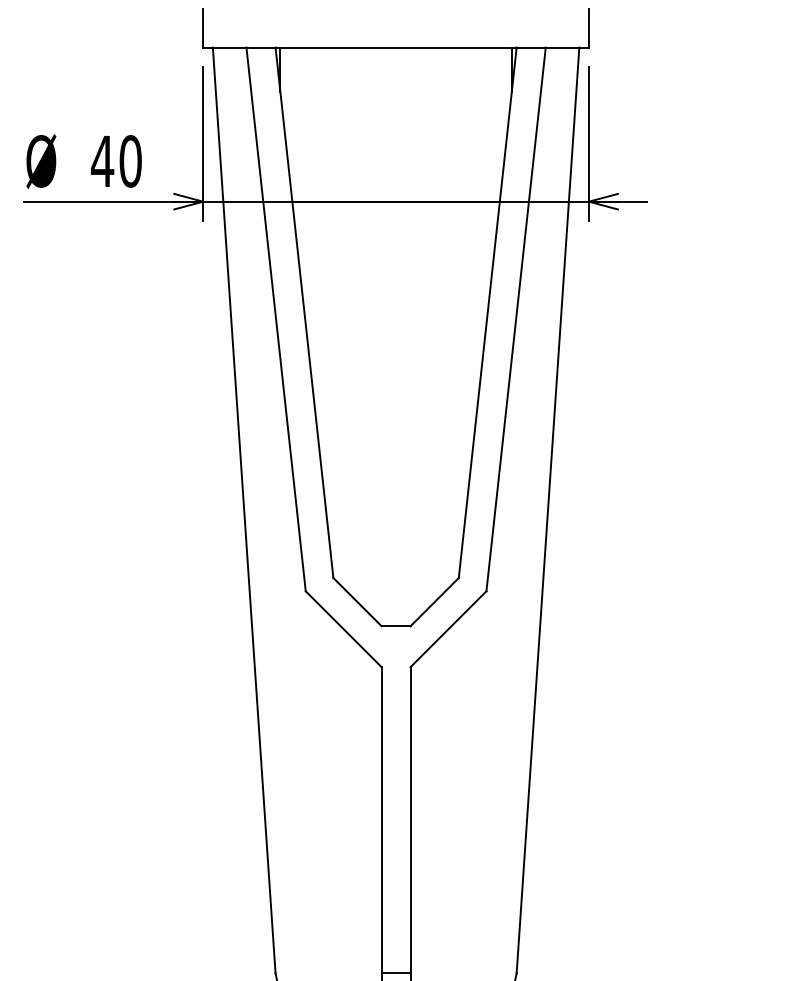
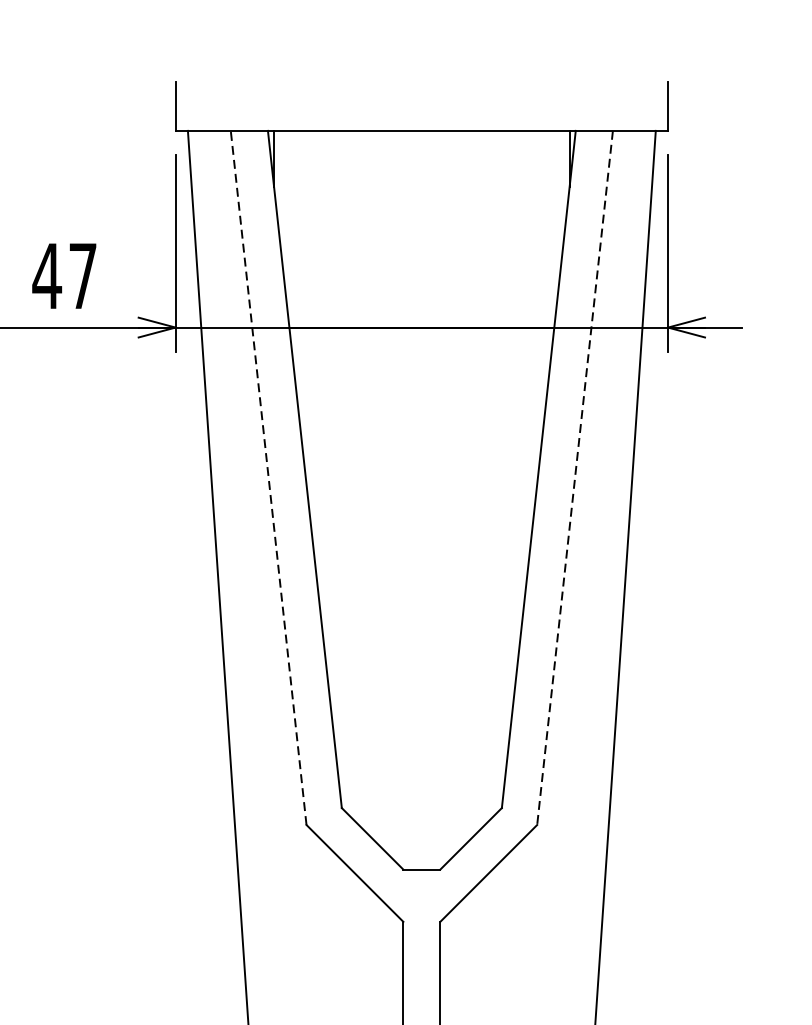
text: (130, 161) -> (82, 276), 40 -> 47
line: (276, 318) -> (269, 476), solid -> dashed
line: (516, 319) -> (575, 477), solid -> dashed

